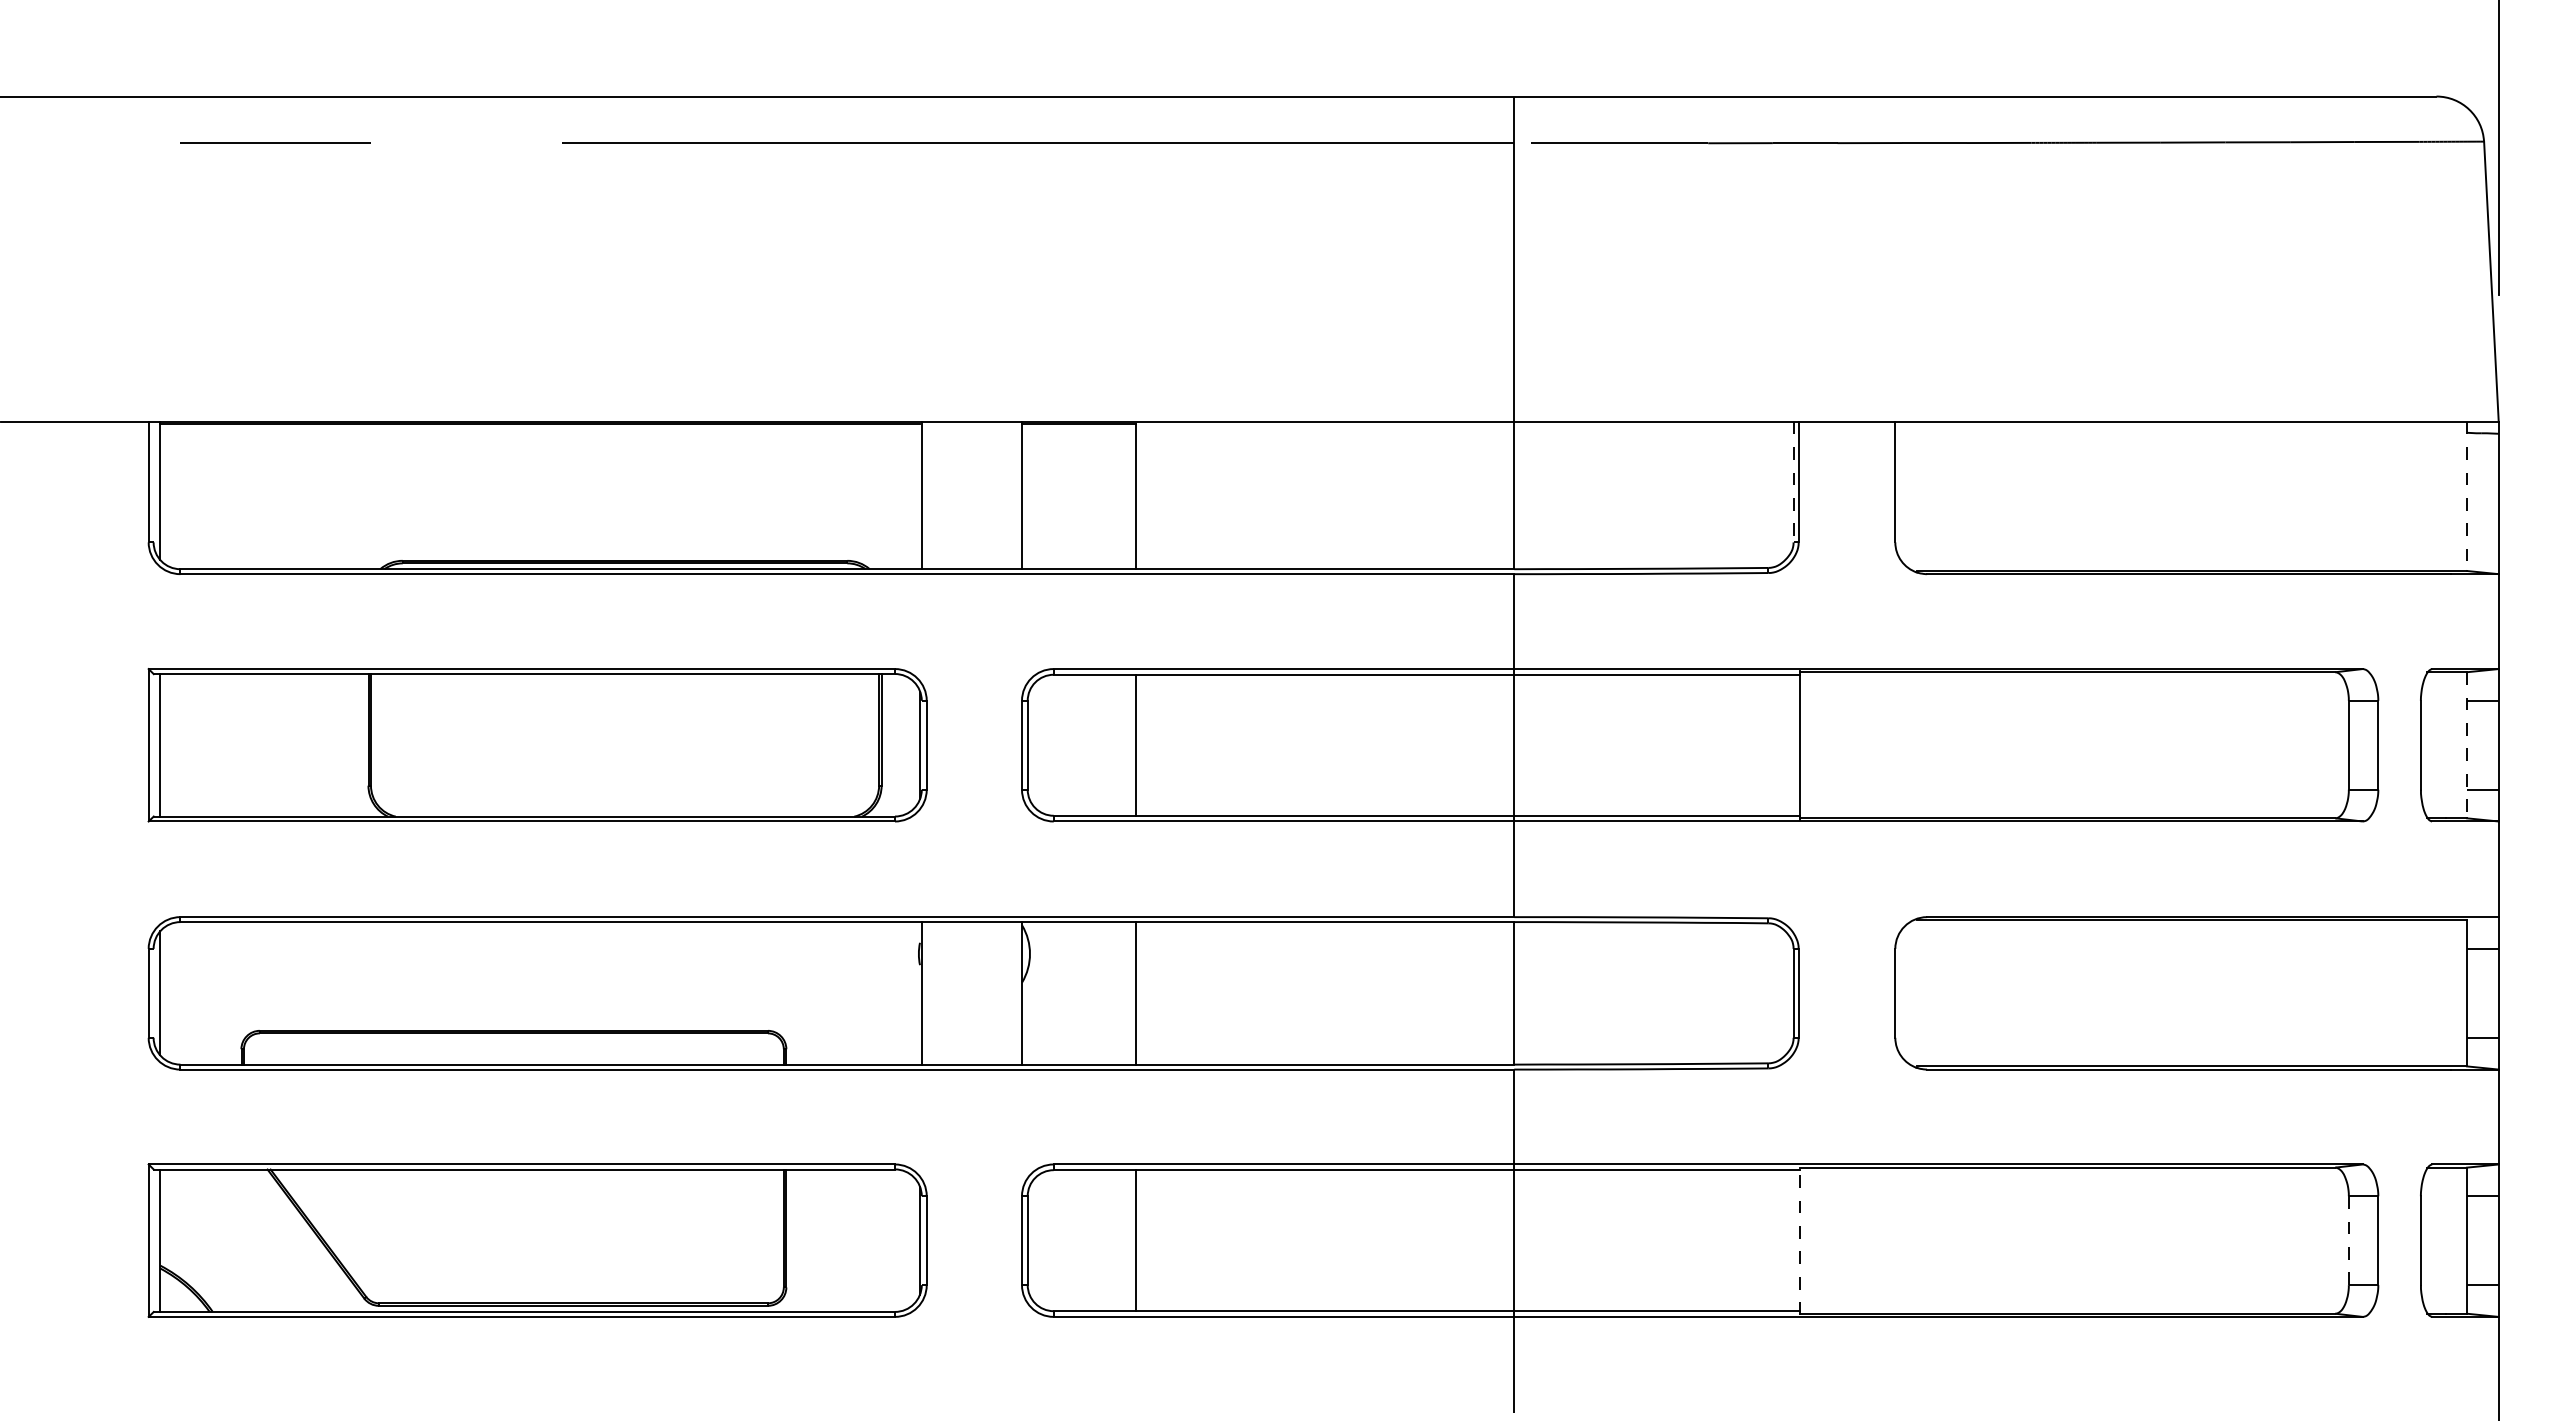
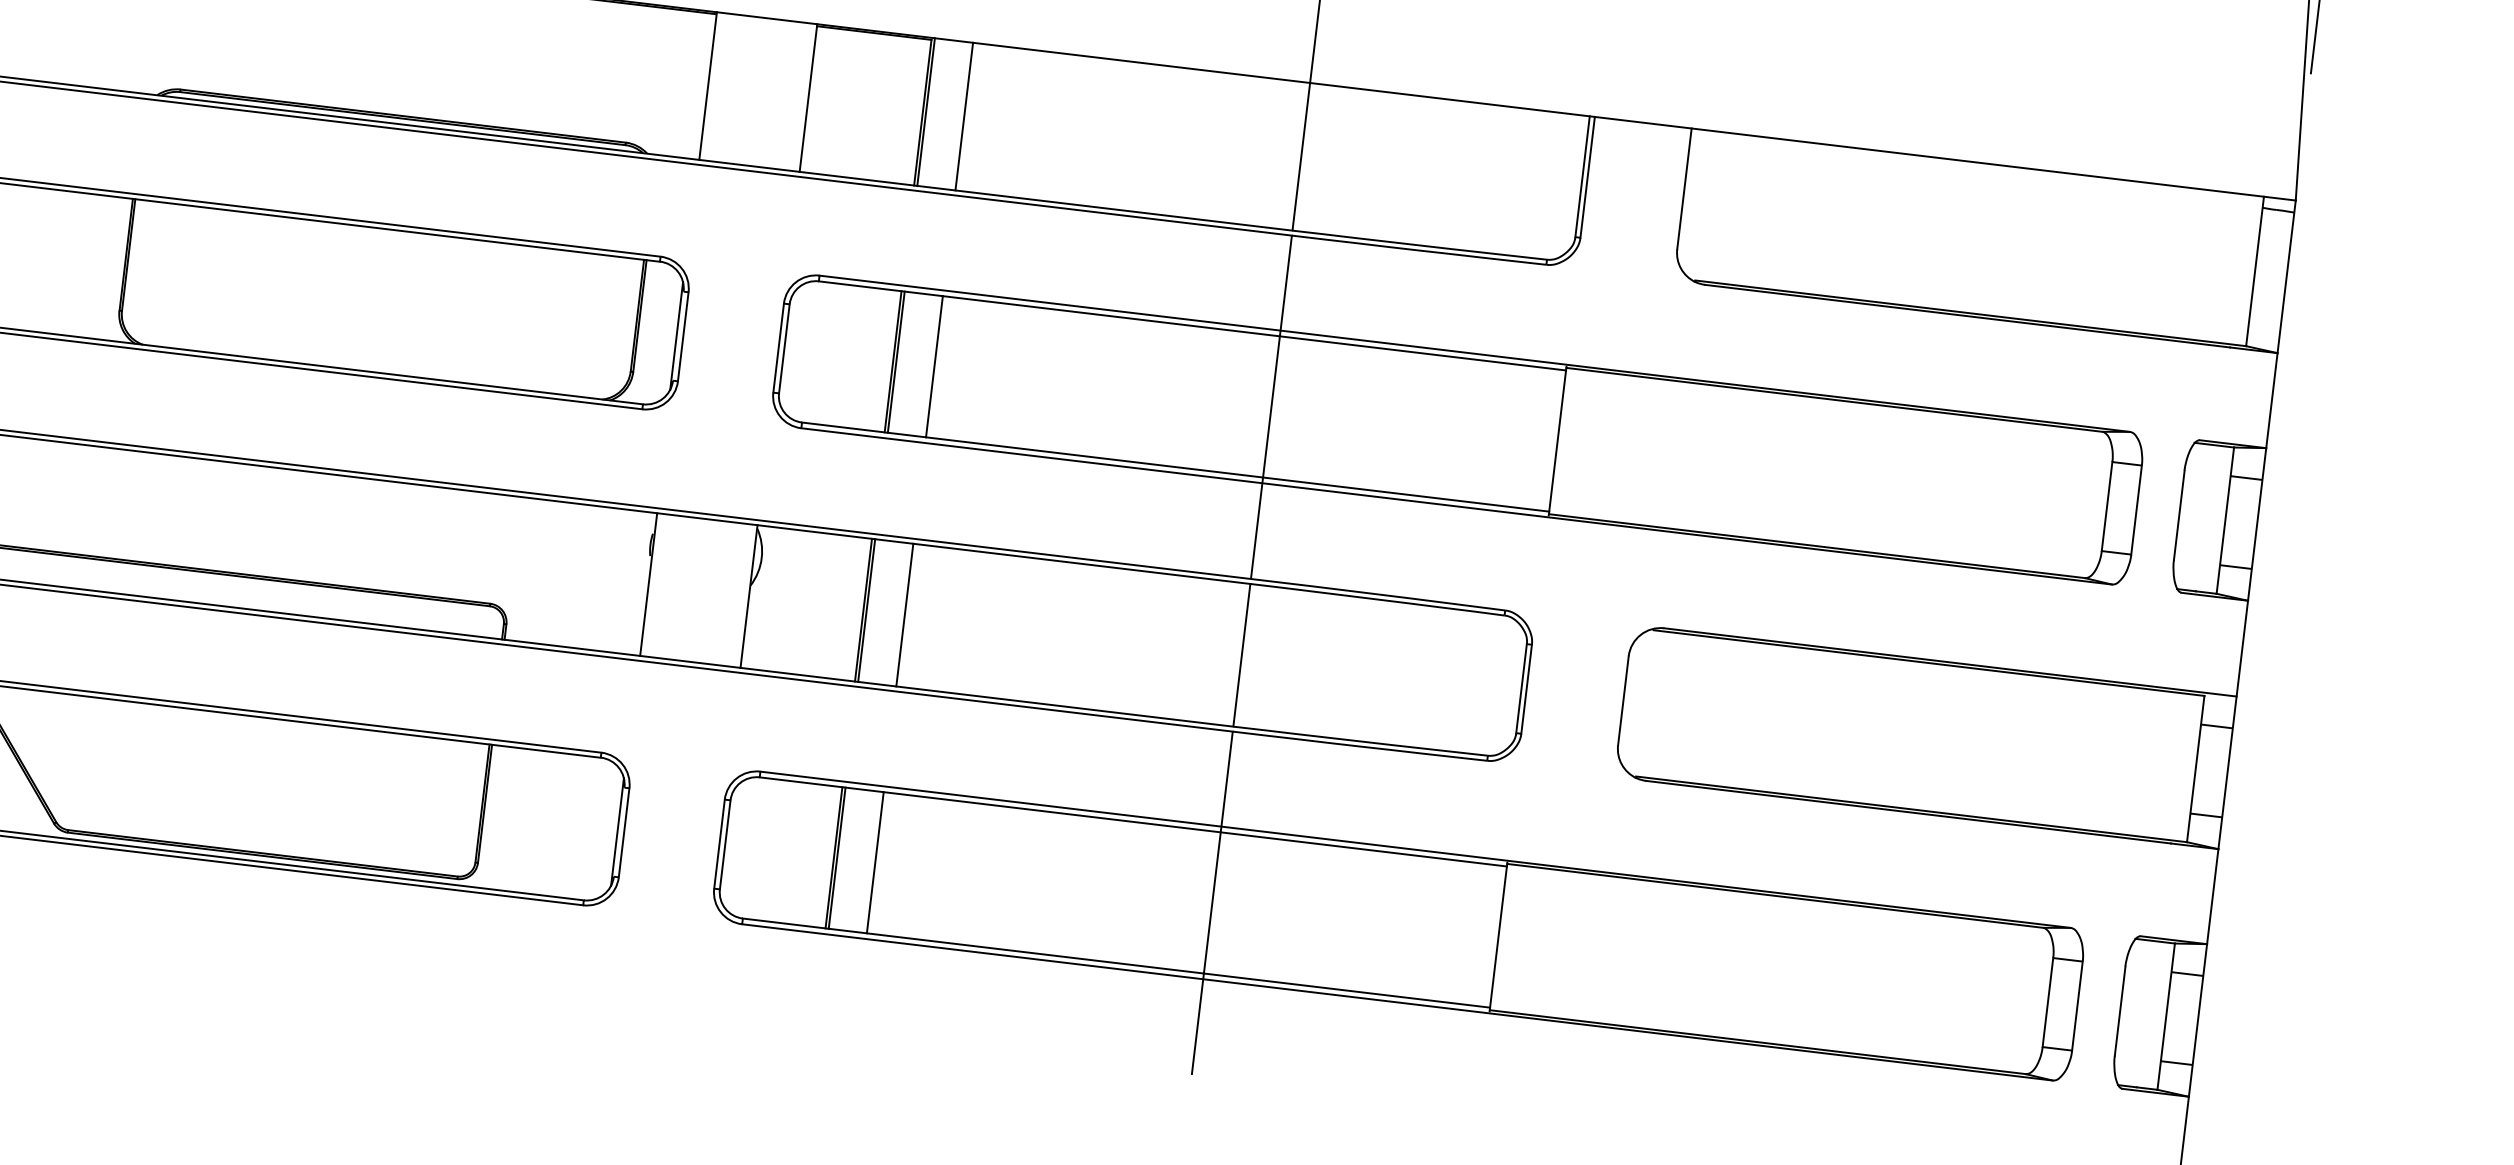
line: (1793, 482) -> (1582, 177), dashed -> solid
line: (1139, 495) -> (926, 112), added
line: (1177, 495) -> (964, 116), added
line: (2466, 496) -> (2254, 271), dashed -> solid
line: (1139, 744) -> (896, 361), added
line: (1177, 744) -> (934, 365), added
line: (2466, 745) -> (2224, 520), dashed -> solid
line: (1139, 993) -> (866, 610), added
line: (1177, 993) -> (904, 615), added
line: (1139, 1240) -> (837, 858), added
line: (1177, 1240) -> (875, 862), added
line: (1800, 1240) -> (1498, 936), dashed -> solid
line: (2348, 1241) -> (2047, 1003), dashed -> solid

